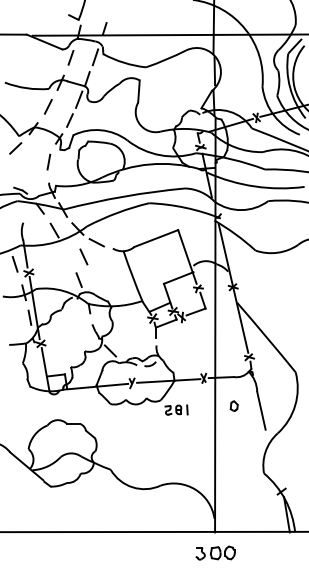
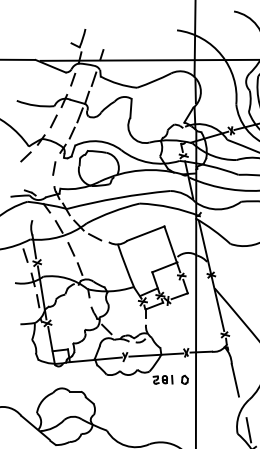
line: (83, 256) -> (71, 248), moved
part: (233, 405) -> (184, 379), moved
line: (276, 469) -> (248, 430), added

